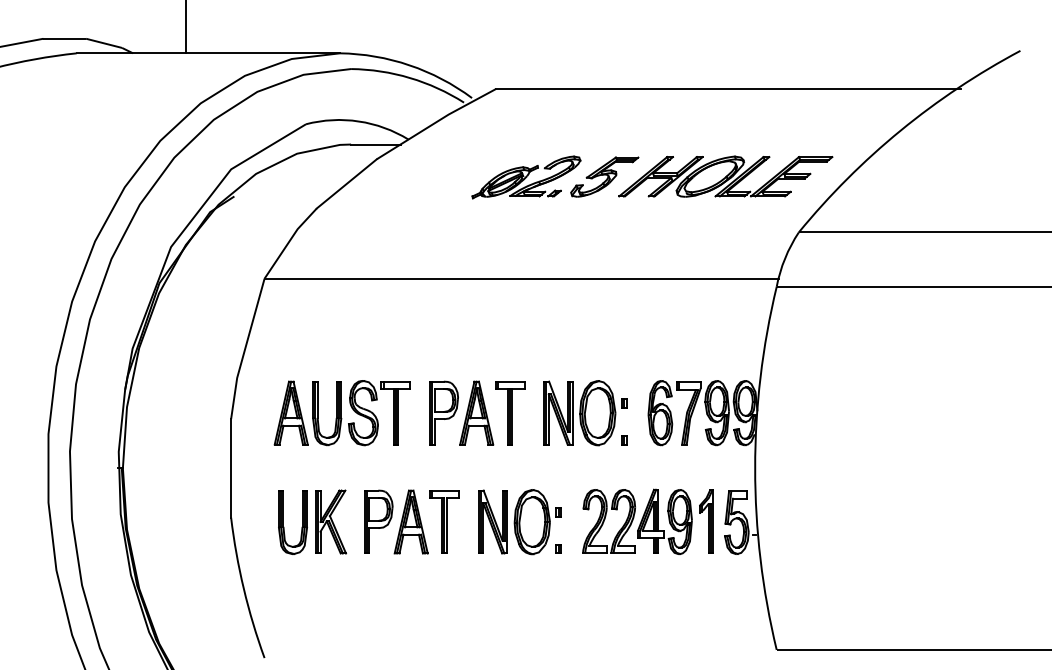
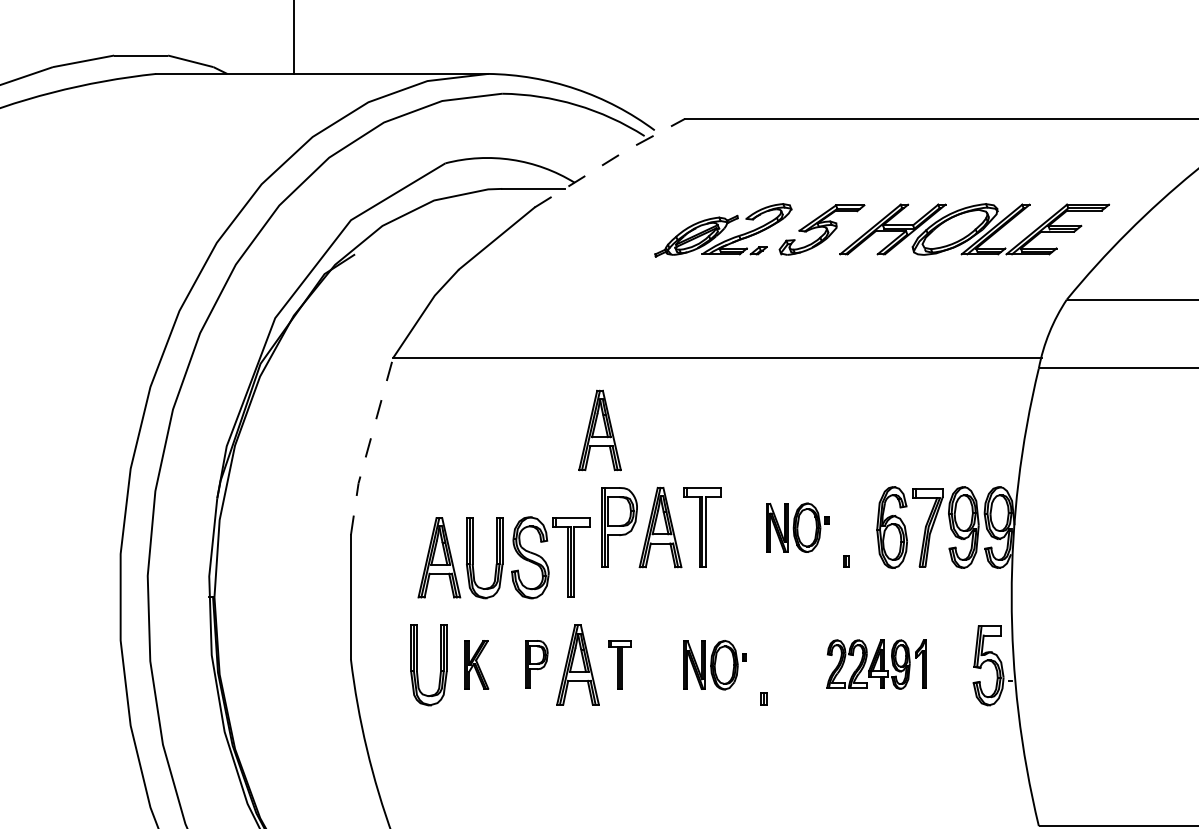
line: (436, 122) -> (609, 161), solid -> dashed
part: (428, 335) -> (599, 429), added
line: (245, 348) -> (369, 446), solid -> dashed
part: (341, 413) -> (502, 558), moved
part: (585, 413) -> (797, 528), size x0.6
part: (330, 521) -> (476, 664), size x0.6
part: (378, 521) -> (536, 664), size x0.6
part: (444, 521) -> (619, 664), size x0.6
part: (647, 521) -> (875, 664), size x0.6
part: (519, 522) -> (714, 665), size x0.6

